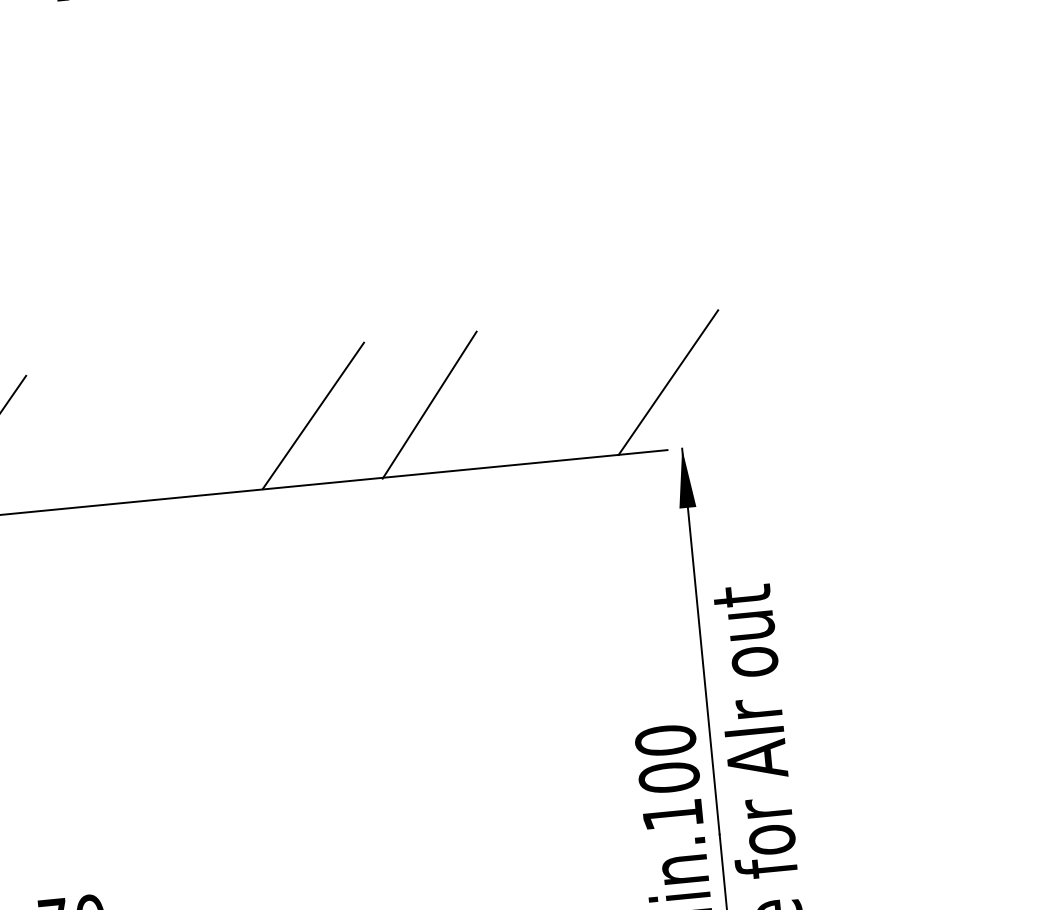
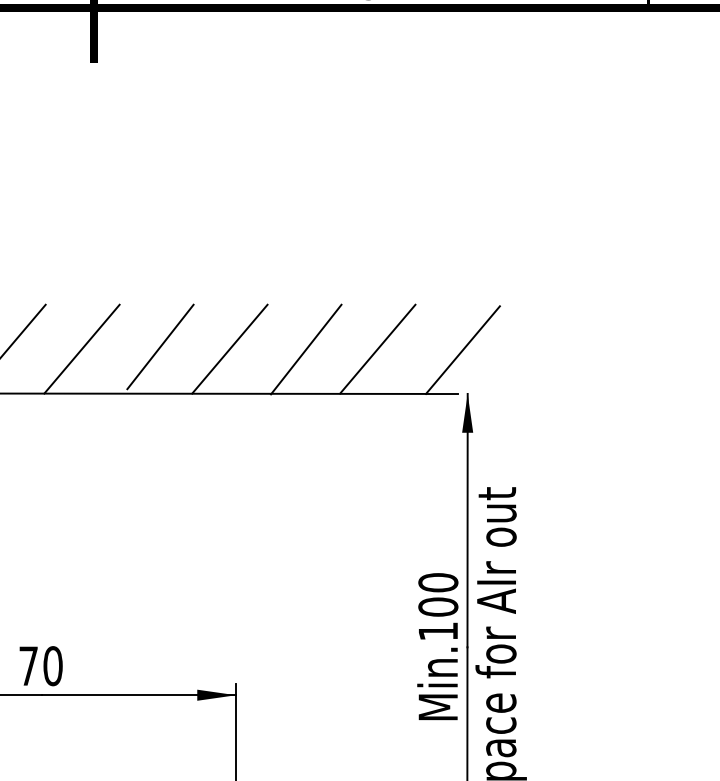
line: (538, 392) -> (377, 348), added
line: (207, 422) -> (160, 346), added
line: (87, 437) -> (81, 348), added

